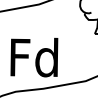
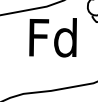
text: (33, 57) -> (52, 37), moved

